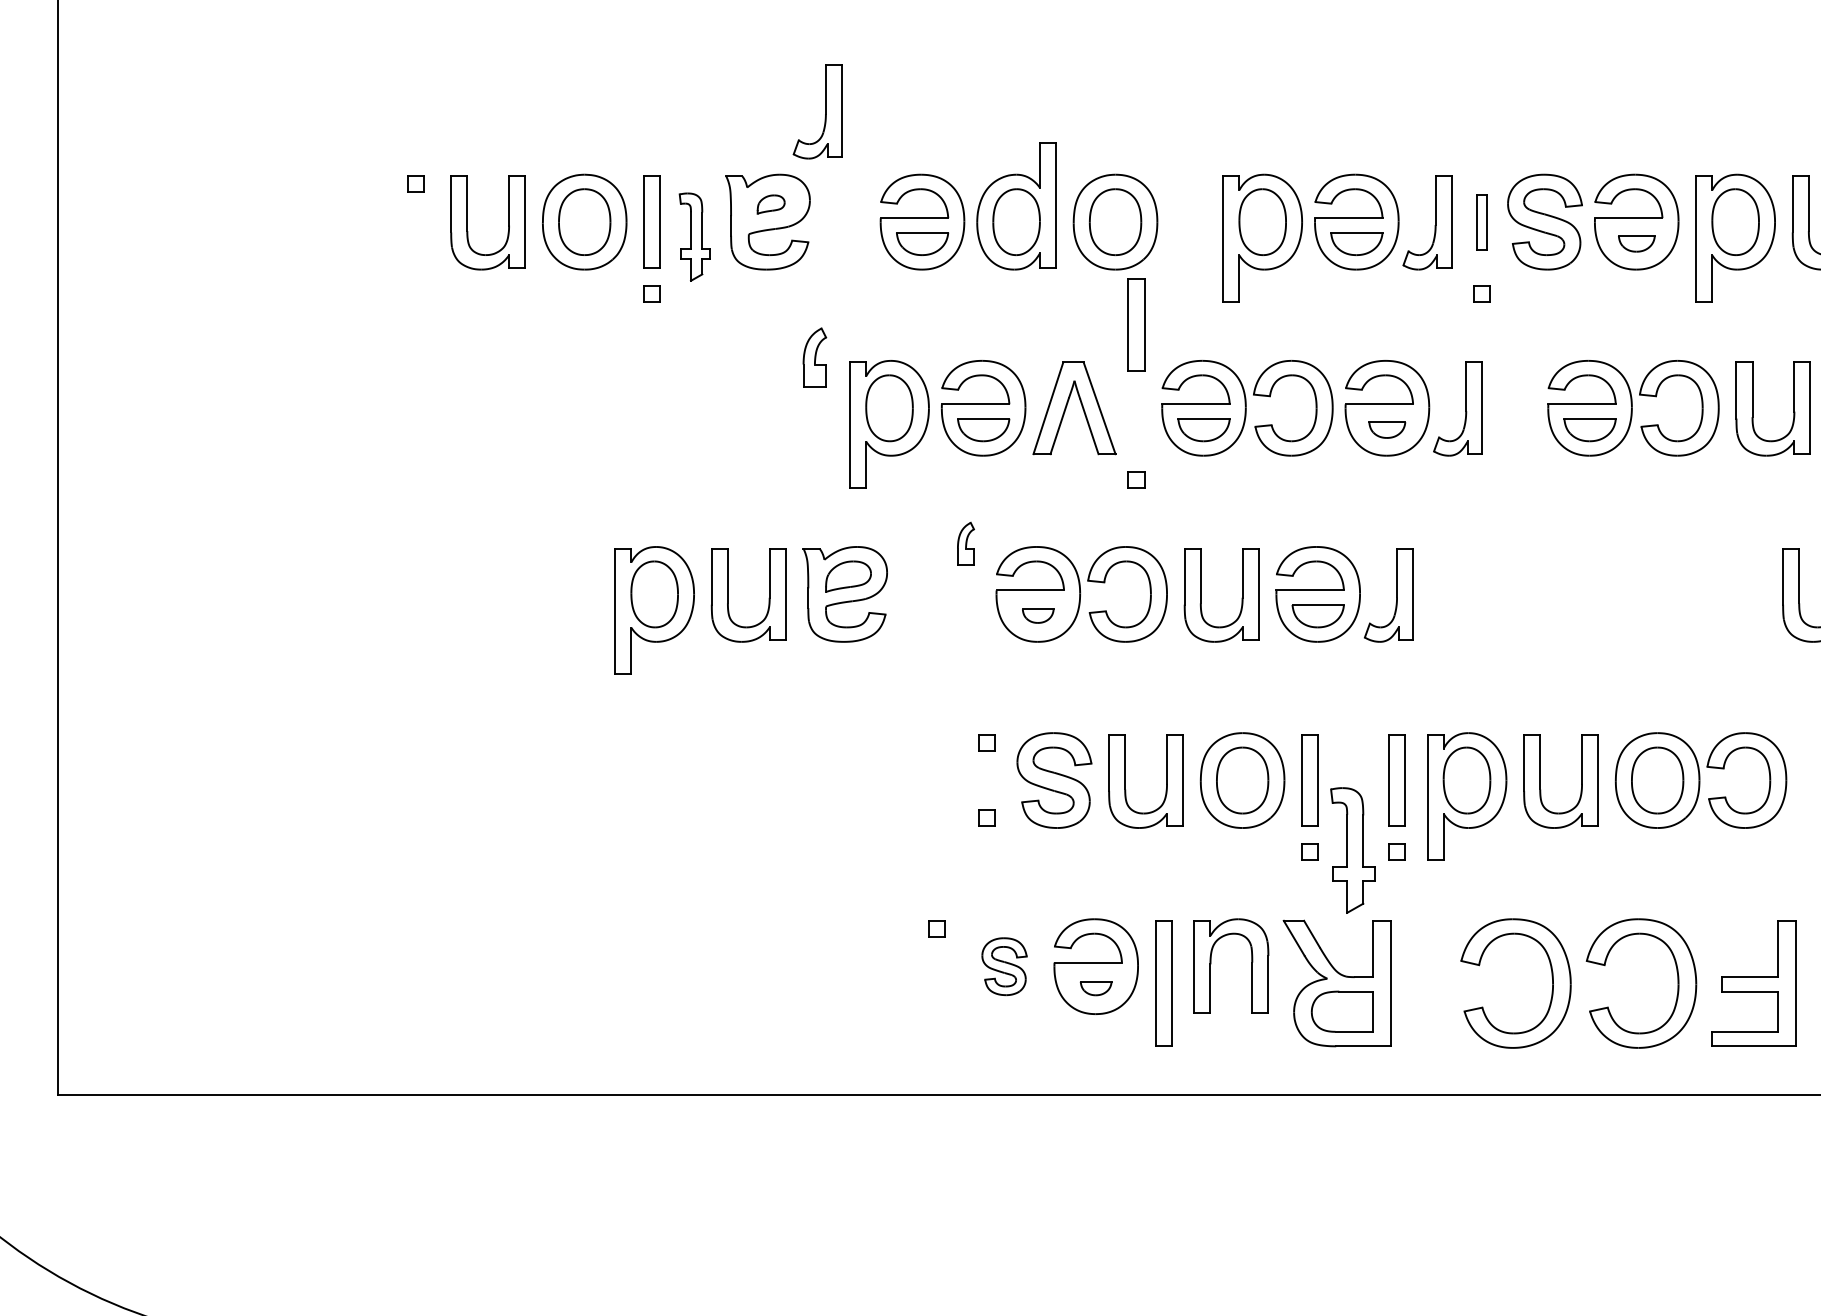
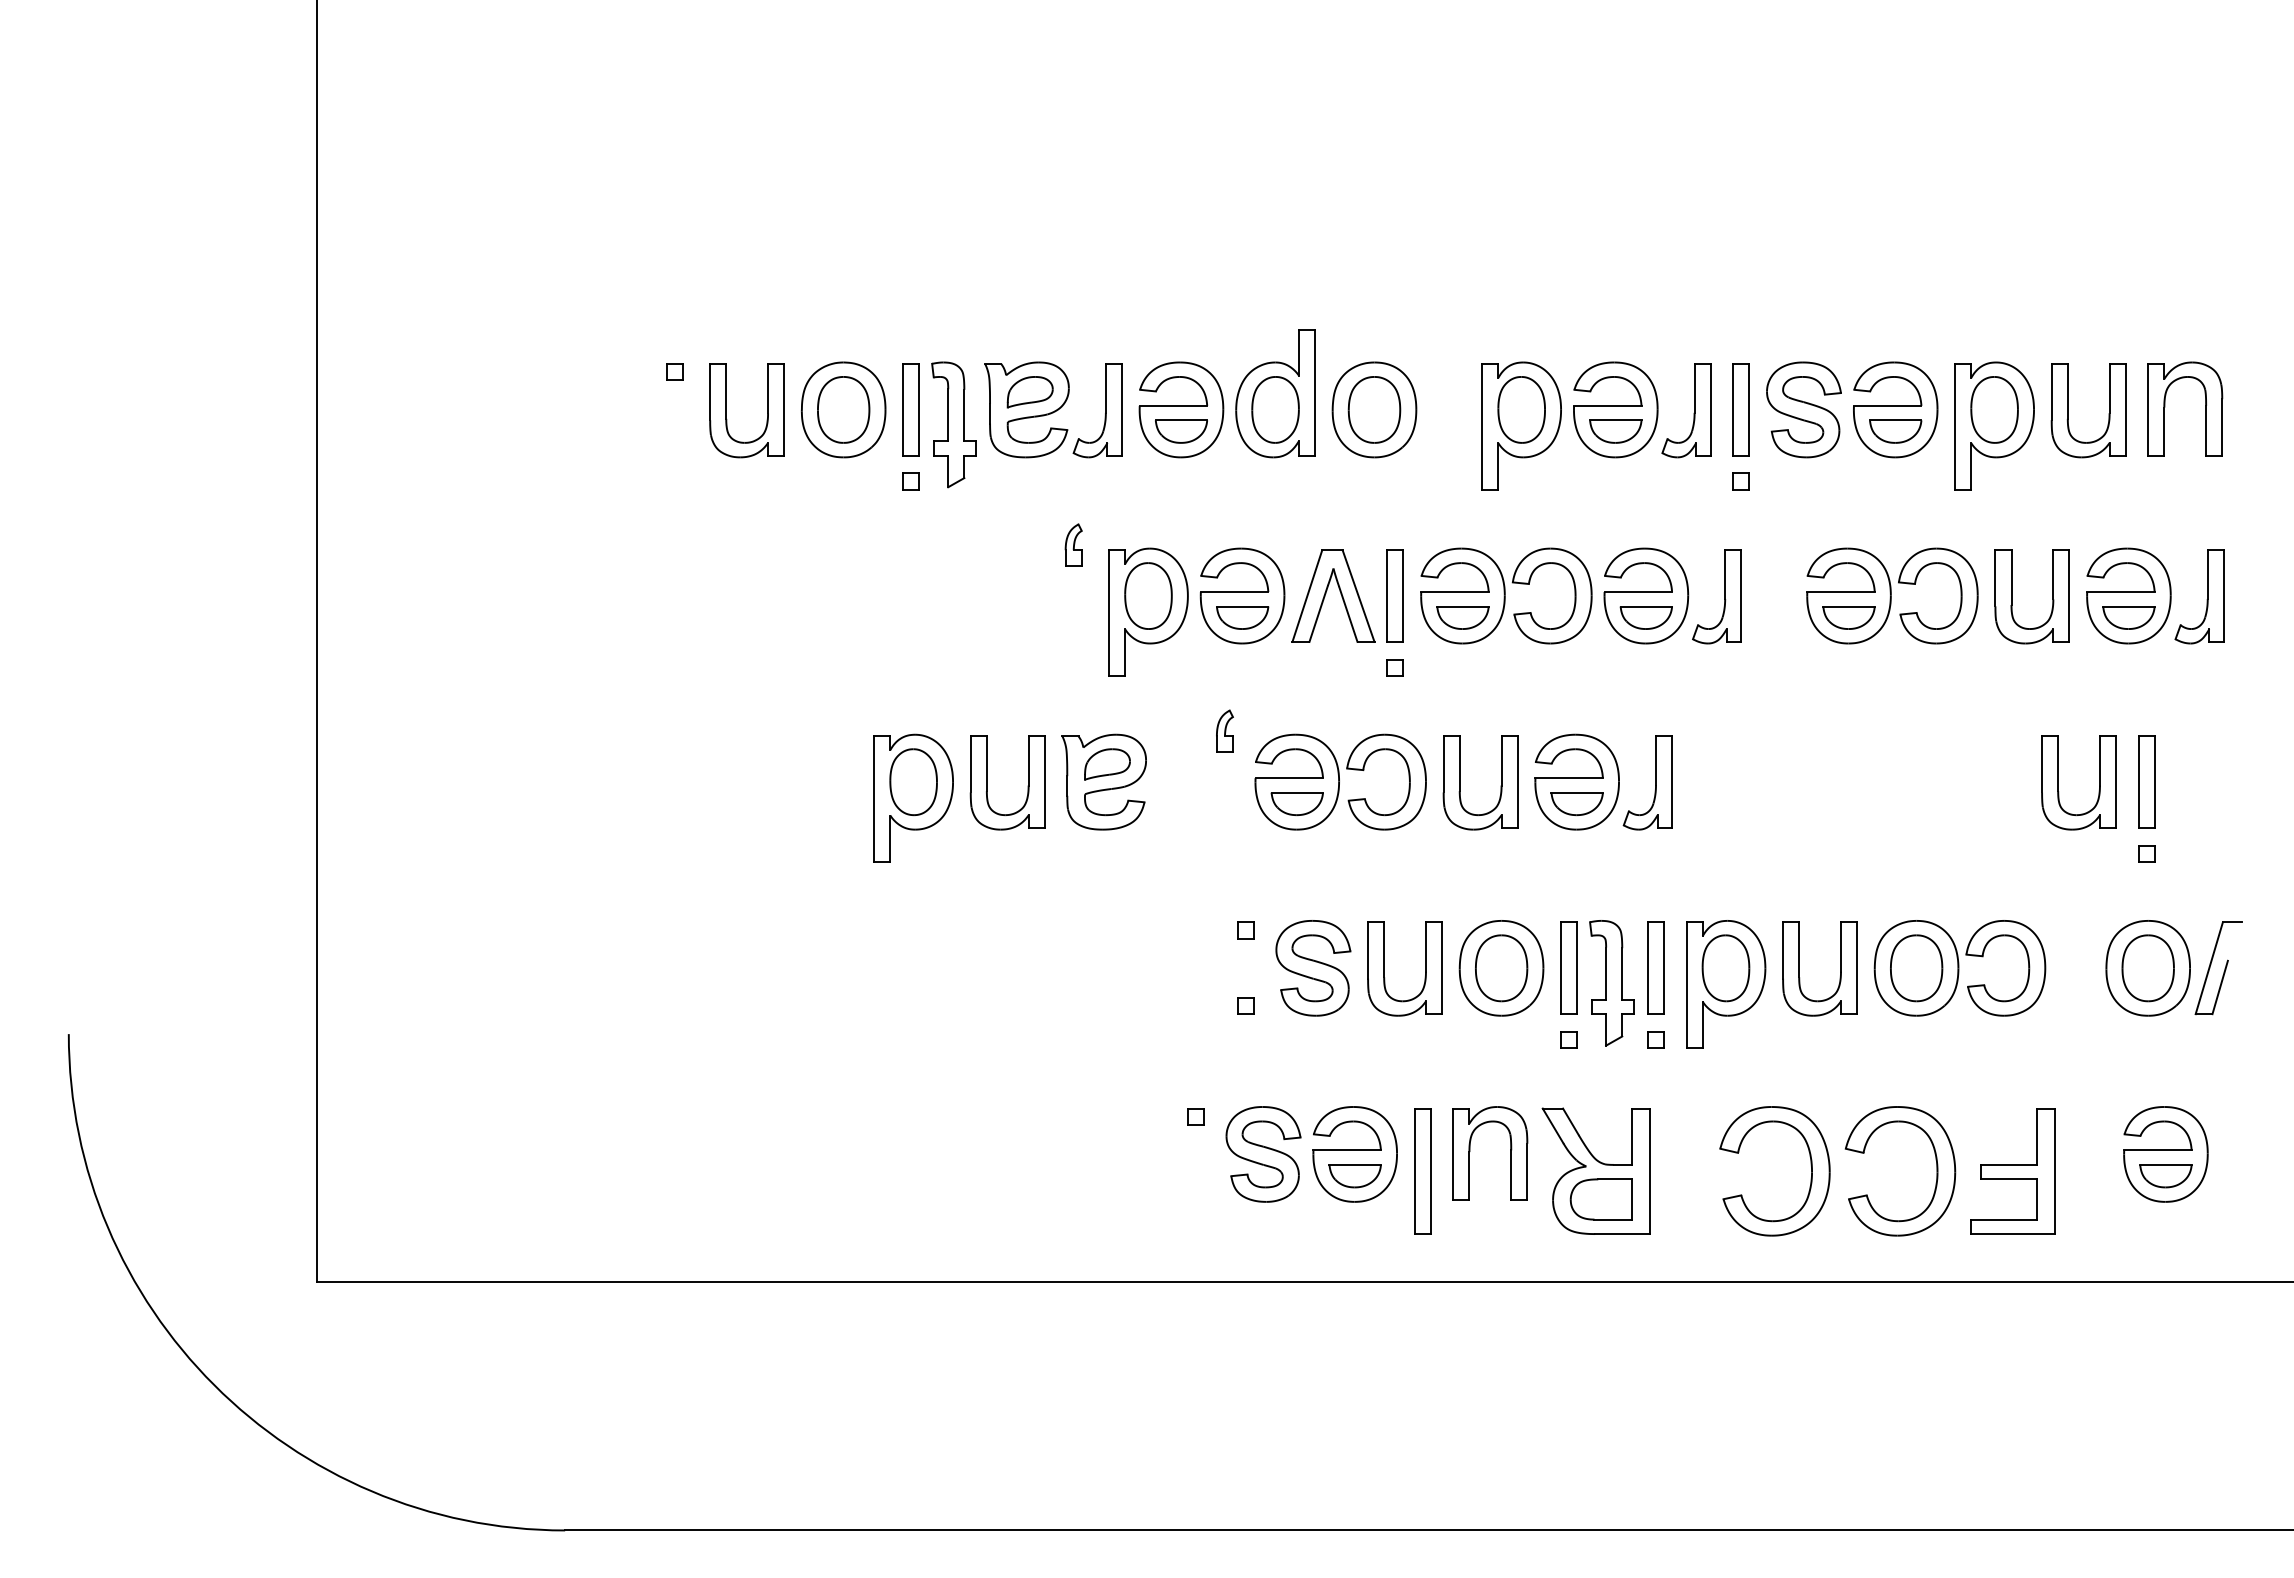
part: (825, 111) -> (1105, 410), moved
part: (770, 204) -> (1029, 392), size x1.67
part: (1481, 221) -> (1740, 409), size x1.67
part: (694, 236) -> (953, 424), size x1.43
part: (1636, 243) -> (1895, 431), size x1.43
part: (1135, 324) -> (1394, 595), moved
part: (814, 356) -> (1073, 544), size x0.71
part: (1386, 429) -> (1645, 617), size x1.43
part: (1037, 615) -> (1296, 803), size x1.67
part: (1352, 850) -> (1611, 983), moved
part: (1004, 966) -> (1263, 1154), size x1.67
part: (1095, 988) -> (1354, 1176), size x1.67

